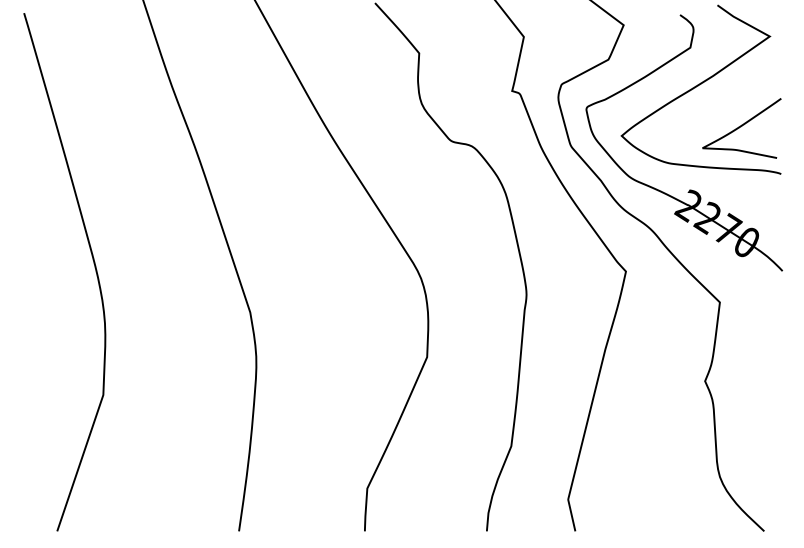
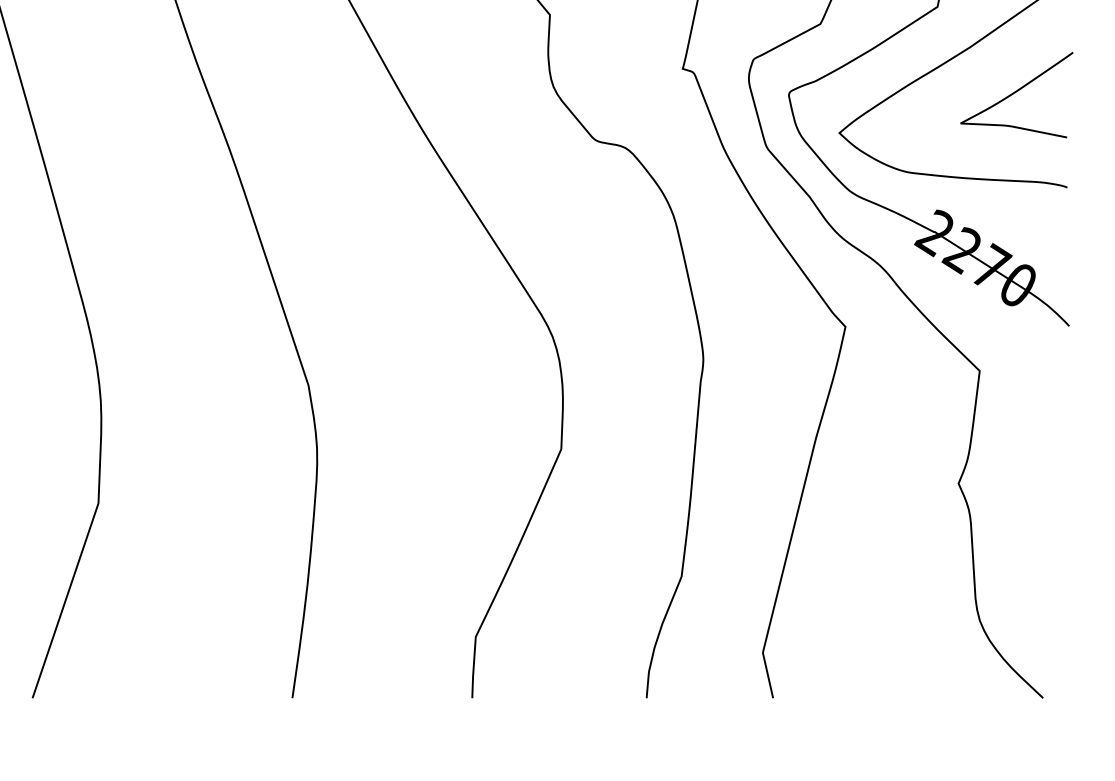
curve: (740, 127) -> (1014, 93), moved

